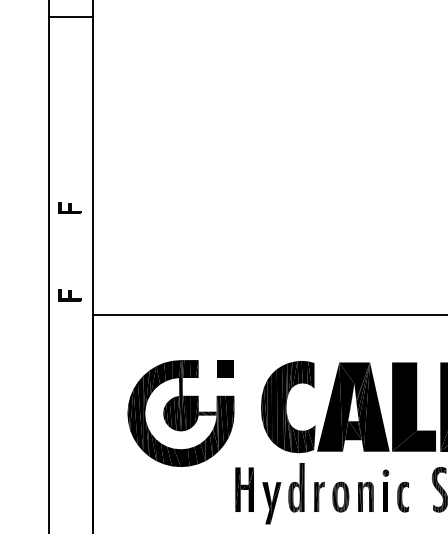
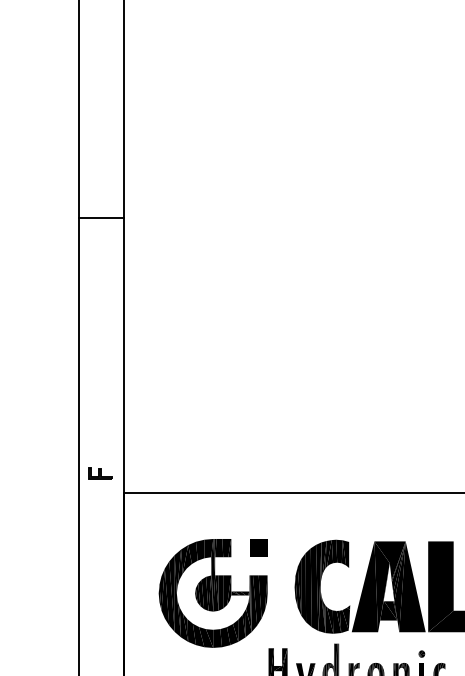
line: (71, 16) -> (101, 218), moved
part: (70, 208) -> (100, 384), removed

